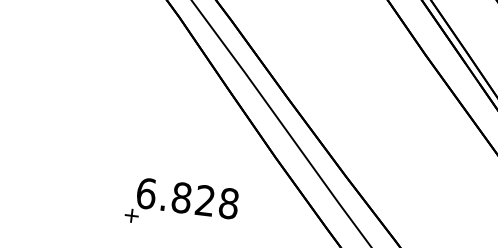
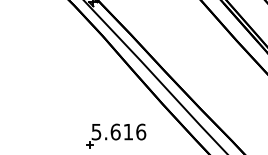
text: (187, 197) -> (118, 131), 6.828 -> 5.616

